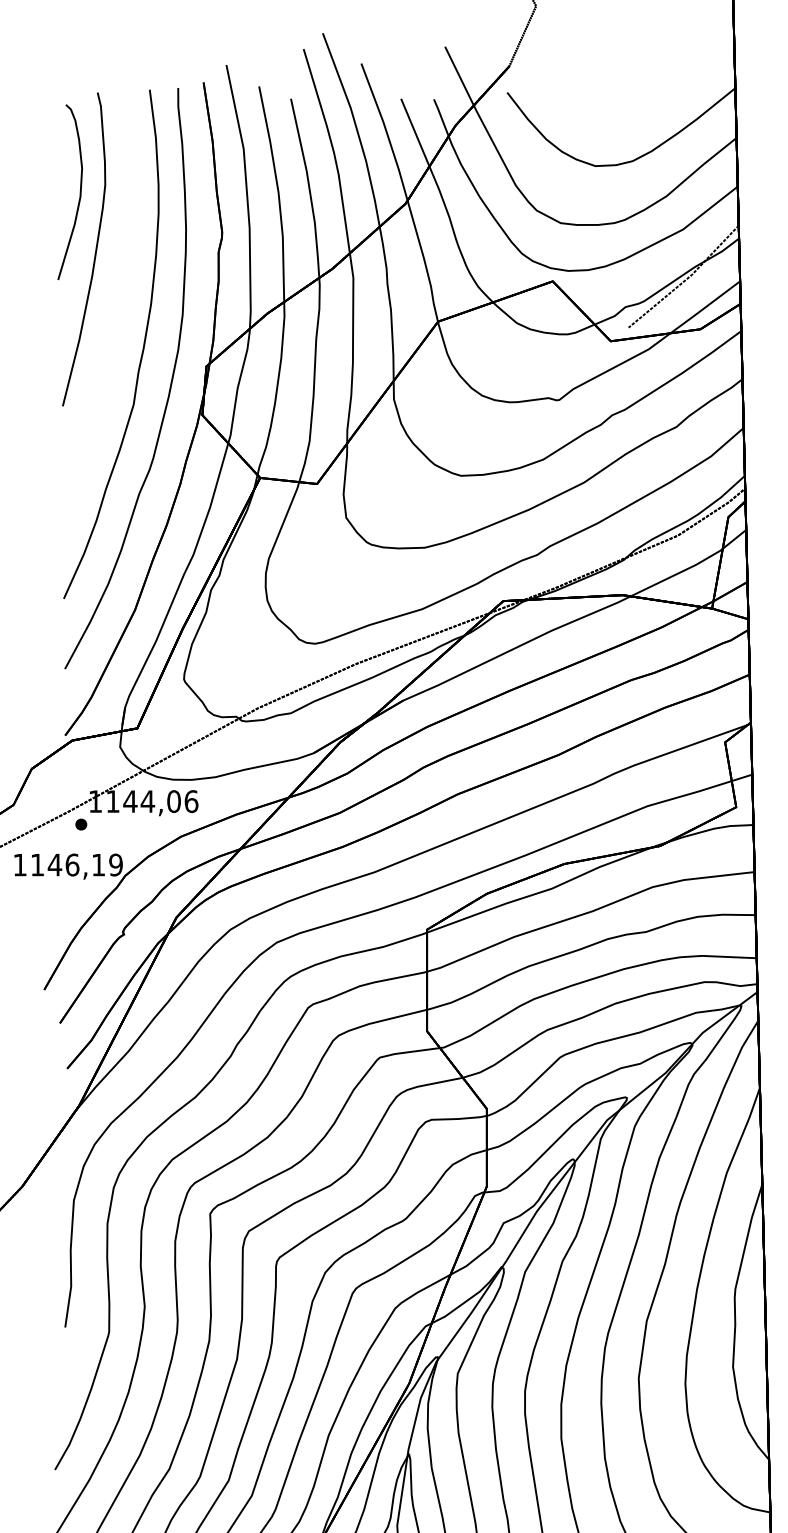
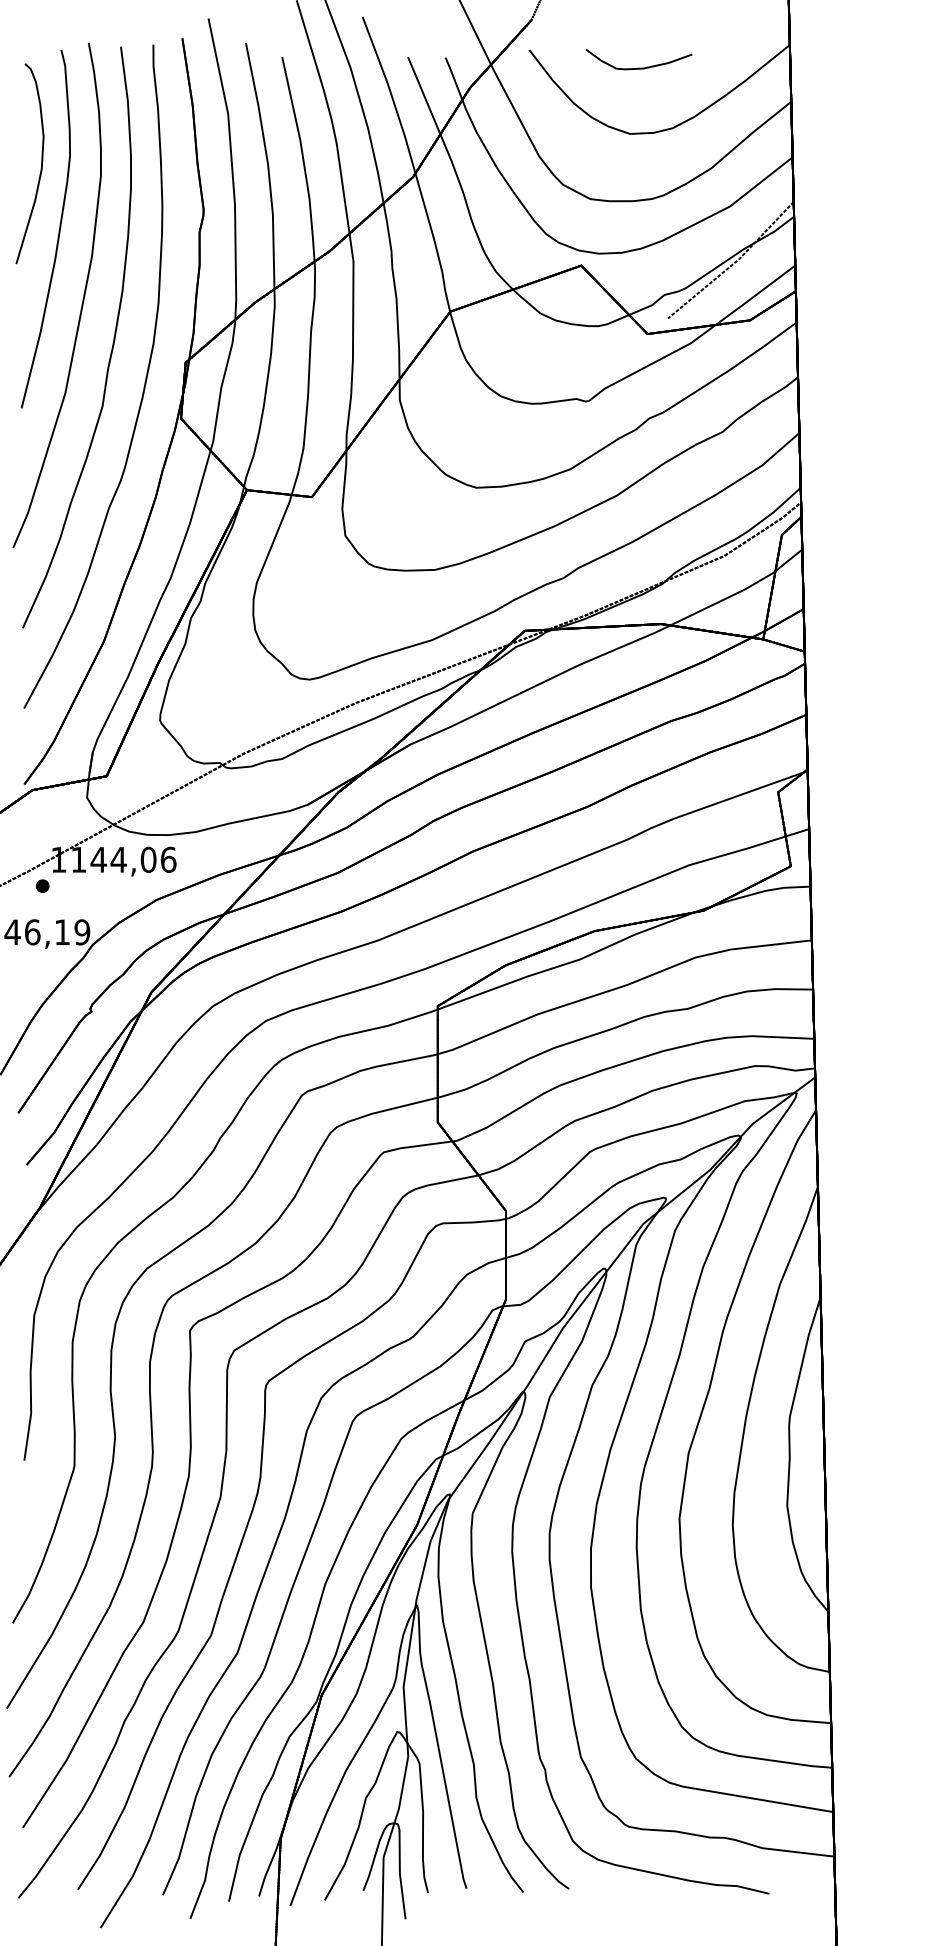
part: (602, 107) -> (638, 67), added
part: (116, 310) -> (82, 298), added

